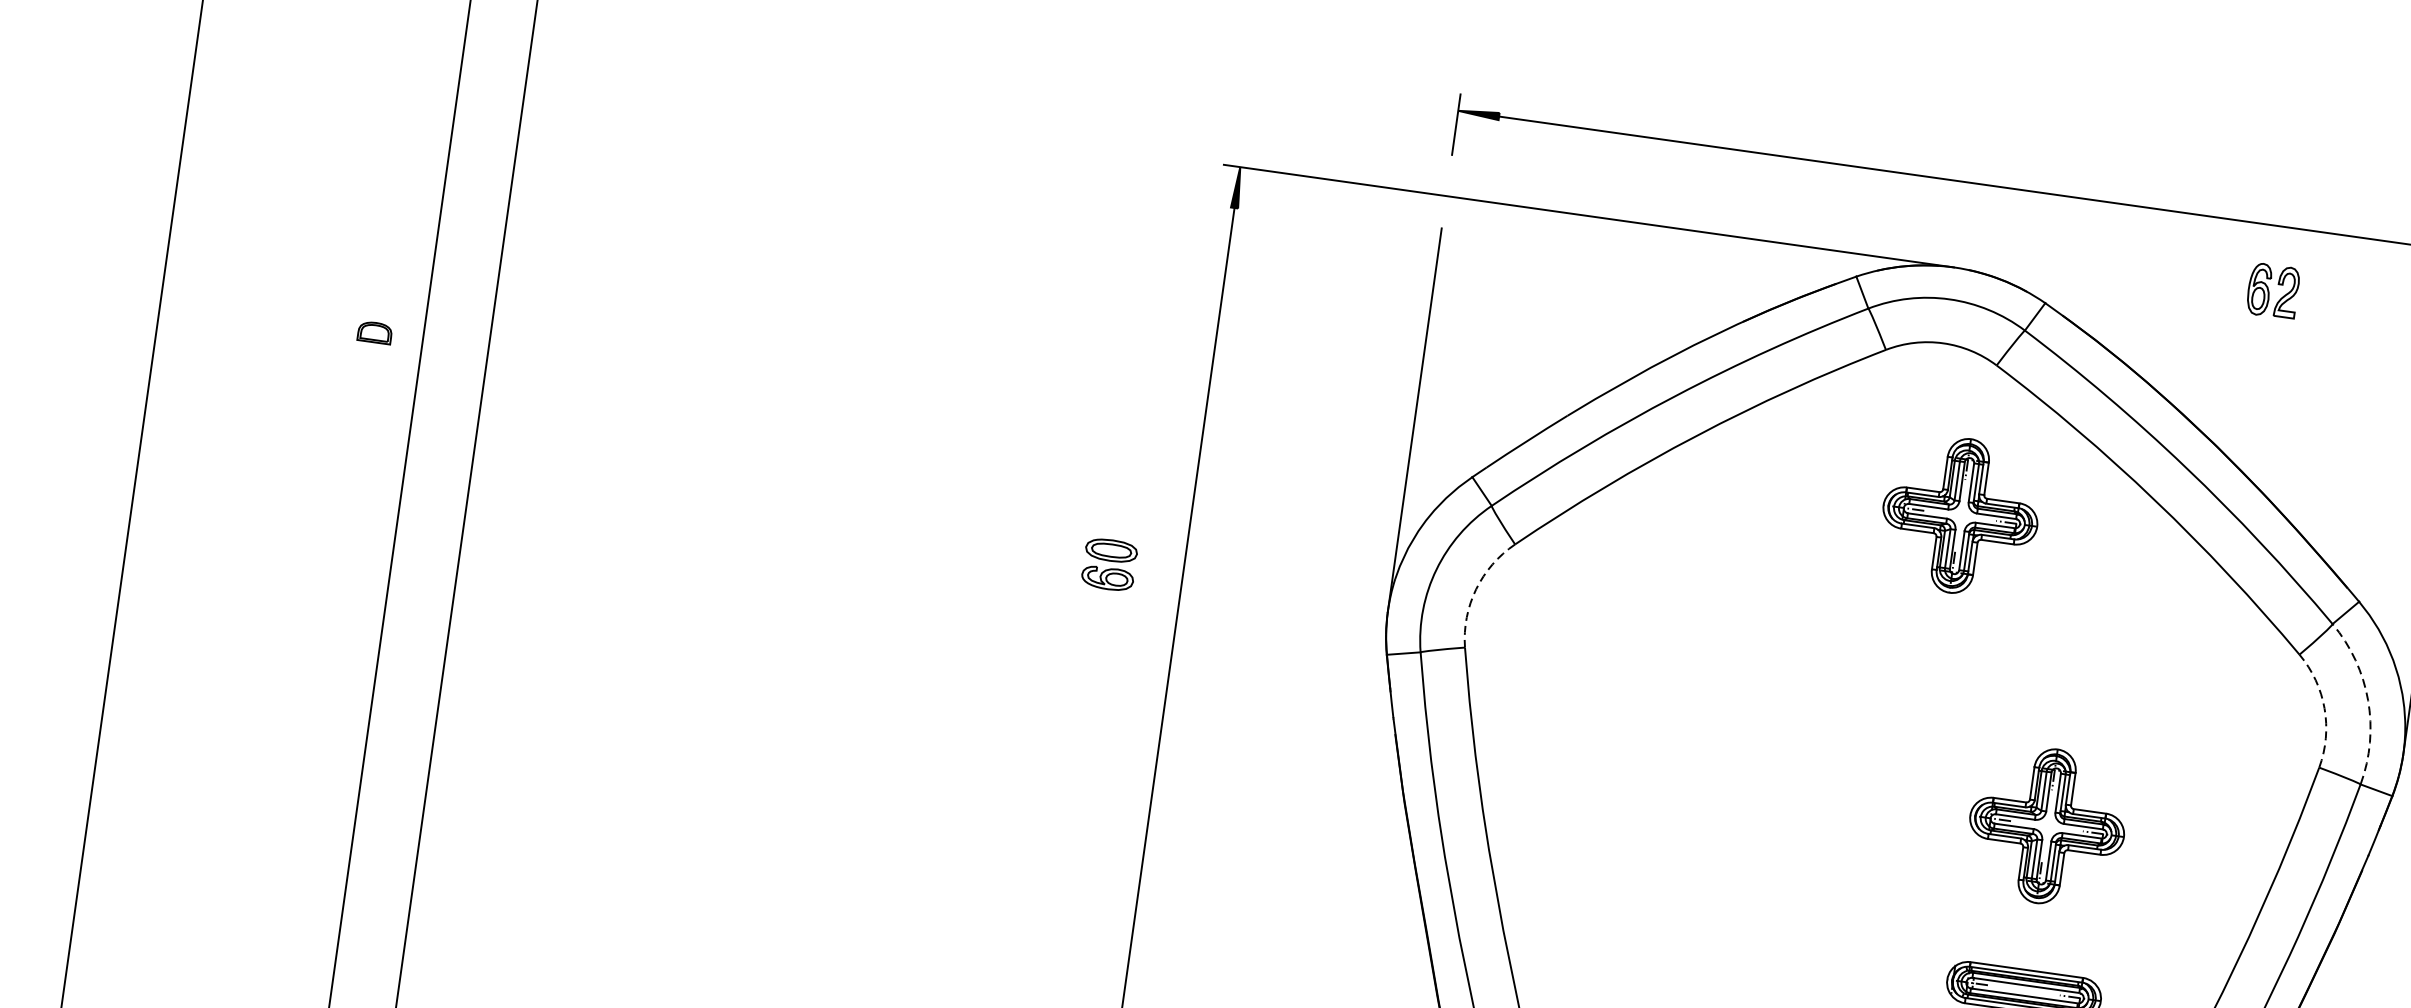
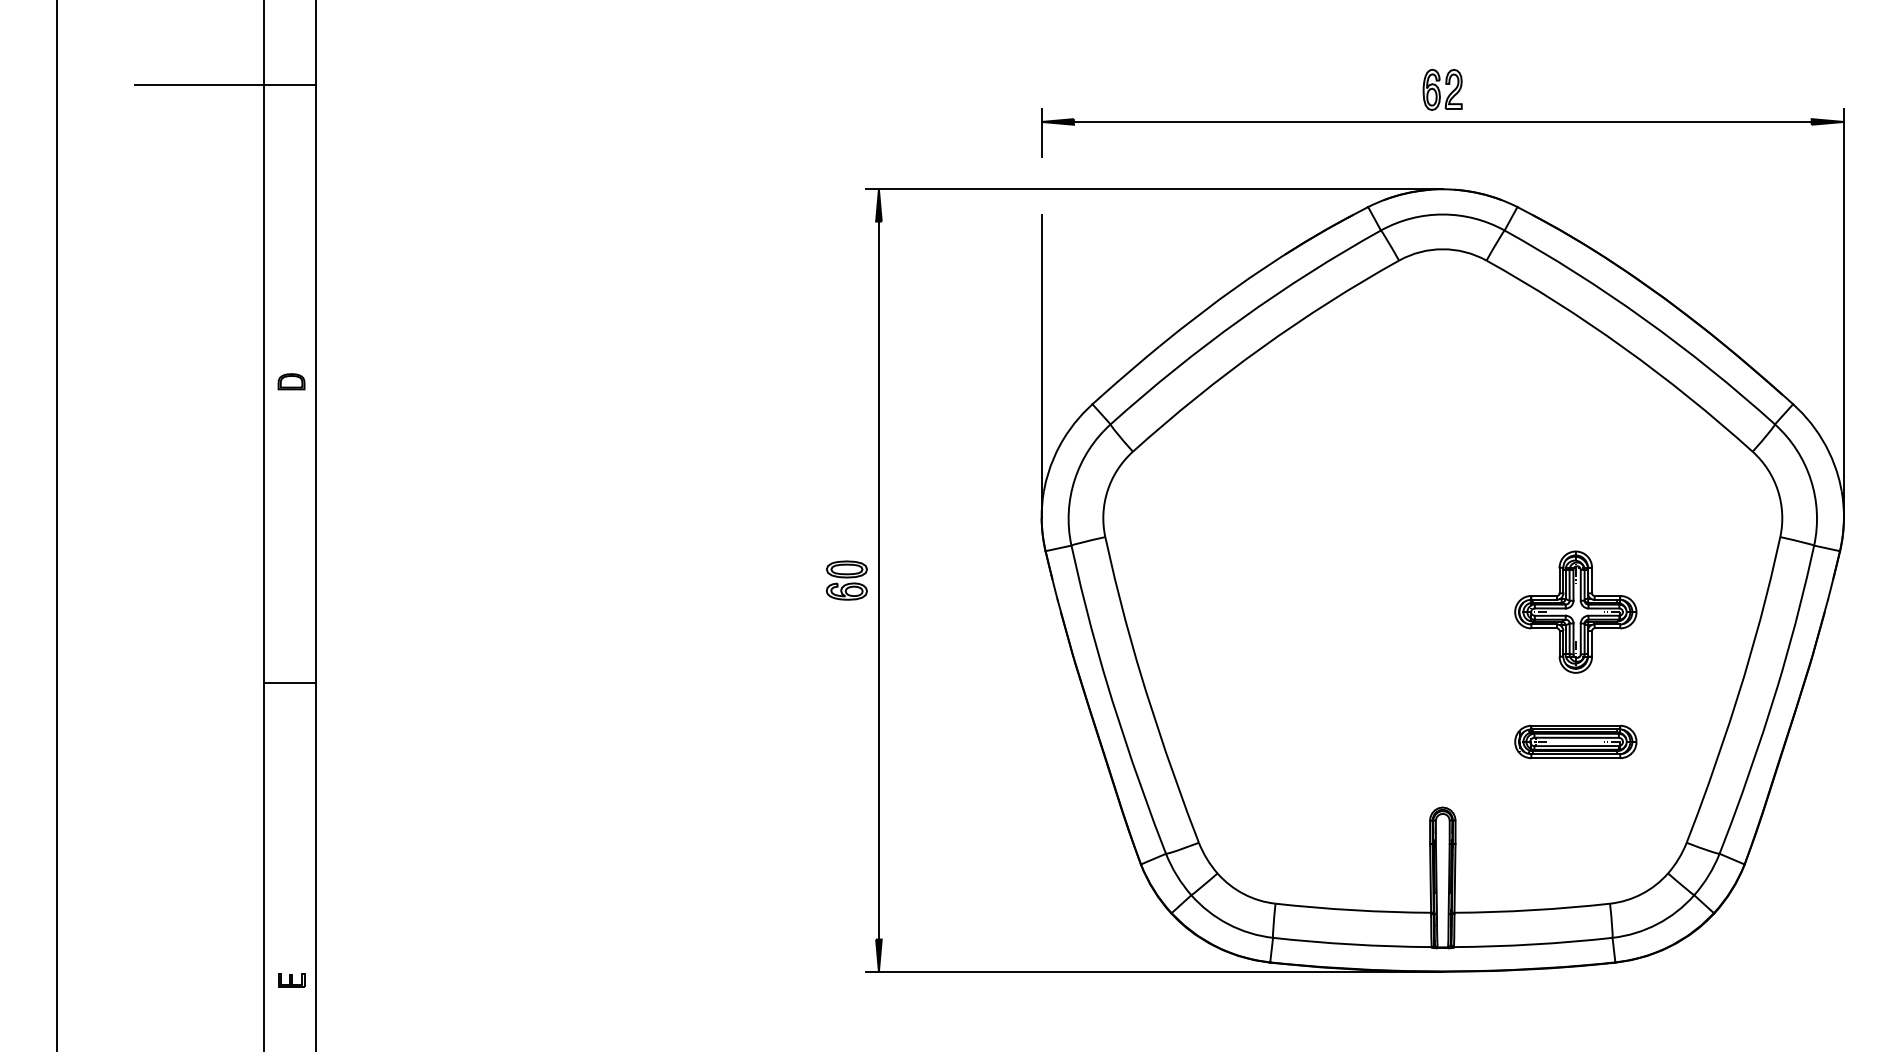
part: (2273, 290) -> (1442, 89), moved
part: (375, 332) -> (291, 381), moved
part: (1960, 515) -> (1474, 380), removed
part: (1109, 564) -> (846, 580), moved
arc: (1476, 588) -> (1107, 490), dashed -> solid
line: (407, 687) -> (290, 683), added
arc: (2367, 700) -> (1810, 479), dashed -> solid
arc: (2324, 708) -> (1777, 490), dashed -> solid

